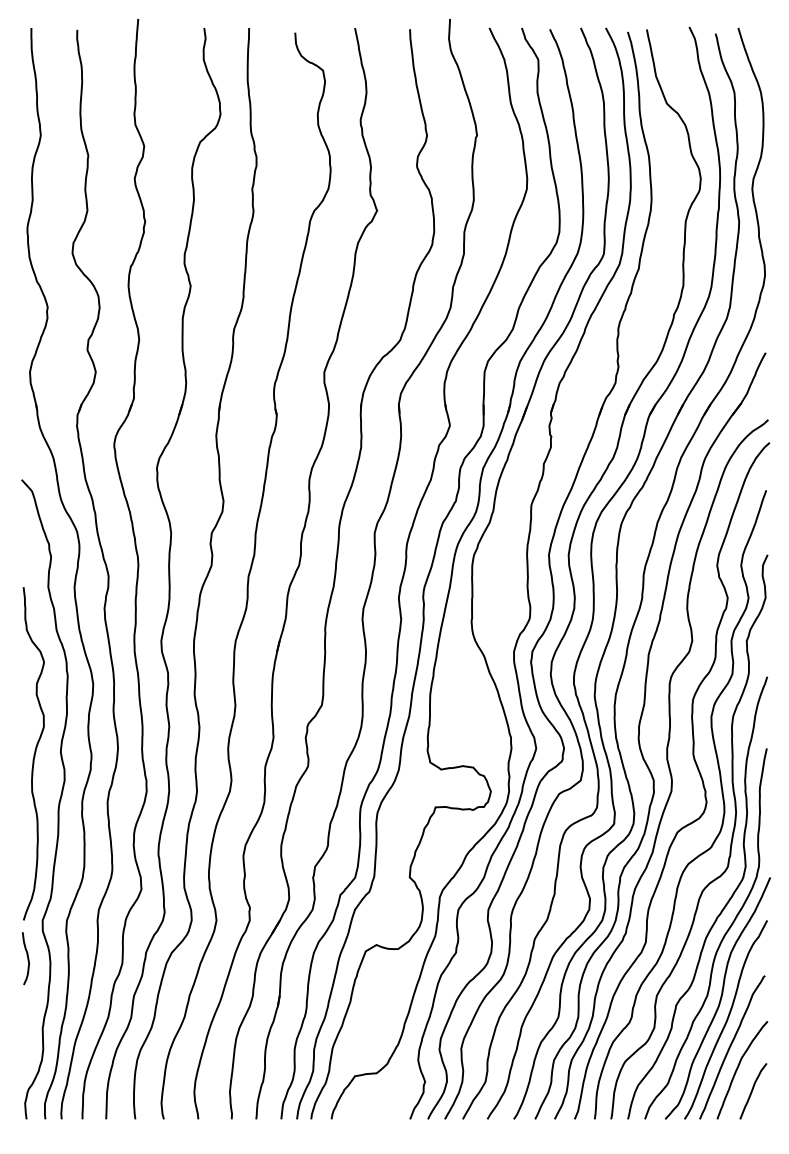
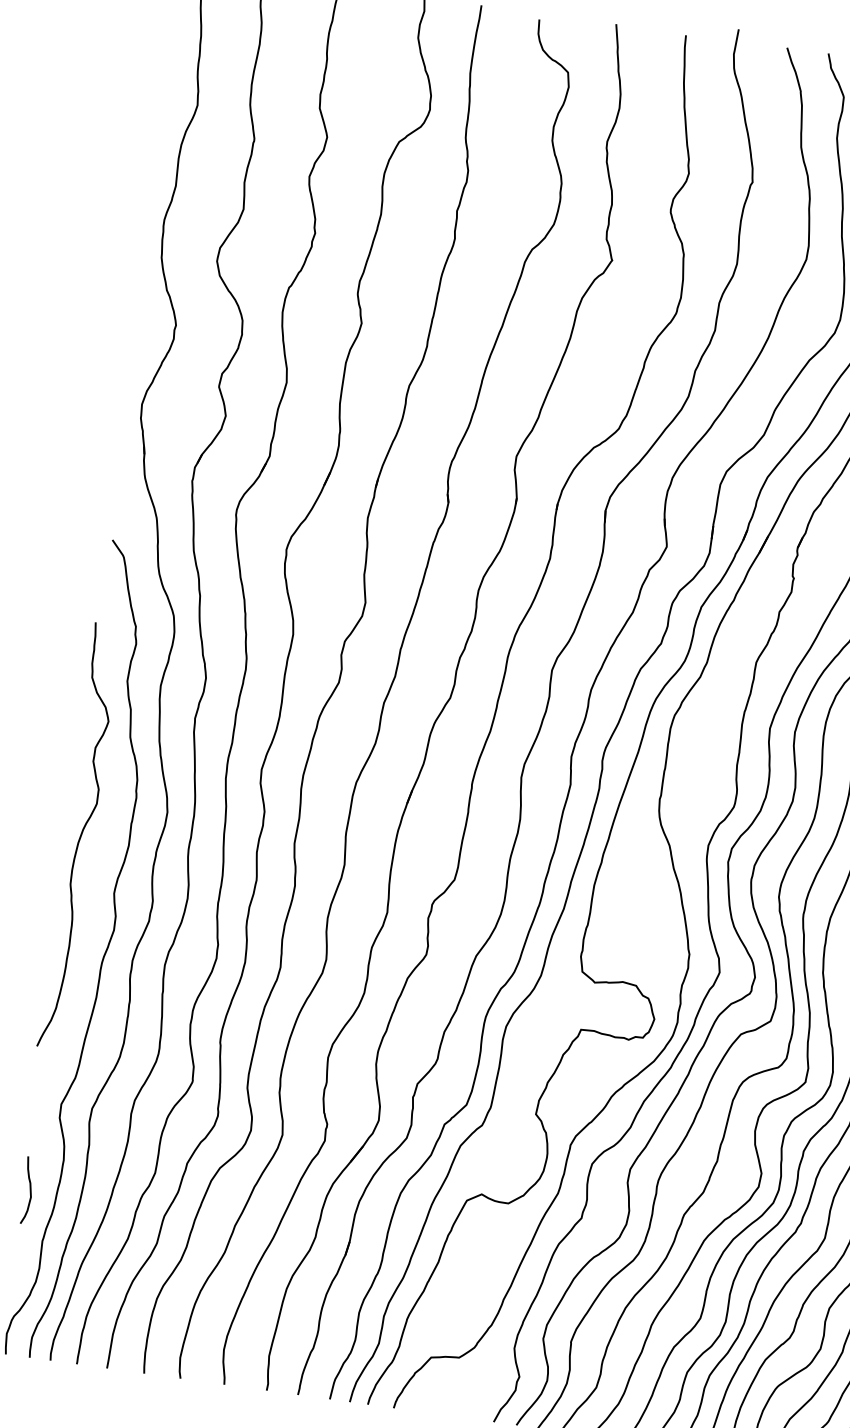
curve: (34, 753) -> (80, 835), moved
curve: (27, 958) -> (29, 1190), moved

